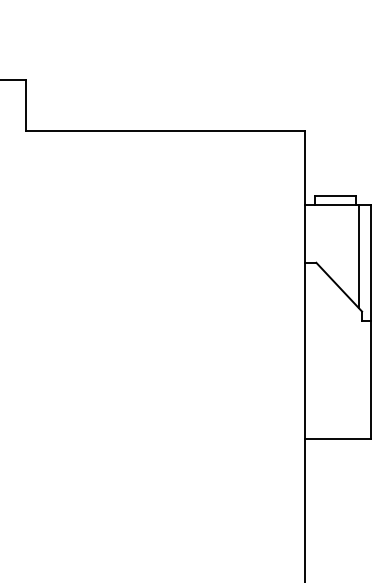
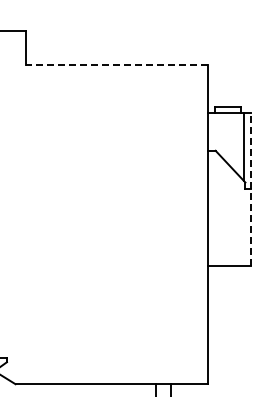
line: (164, 131) -> (116, 65), solid -> dashed
line: (371, 322) -> (251, 189), solid -> dashed

